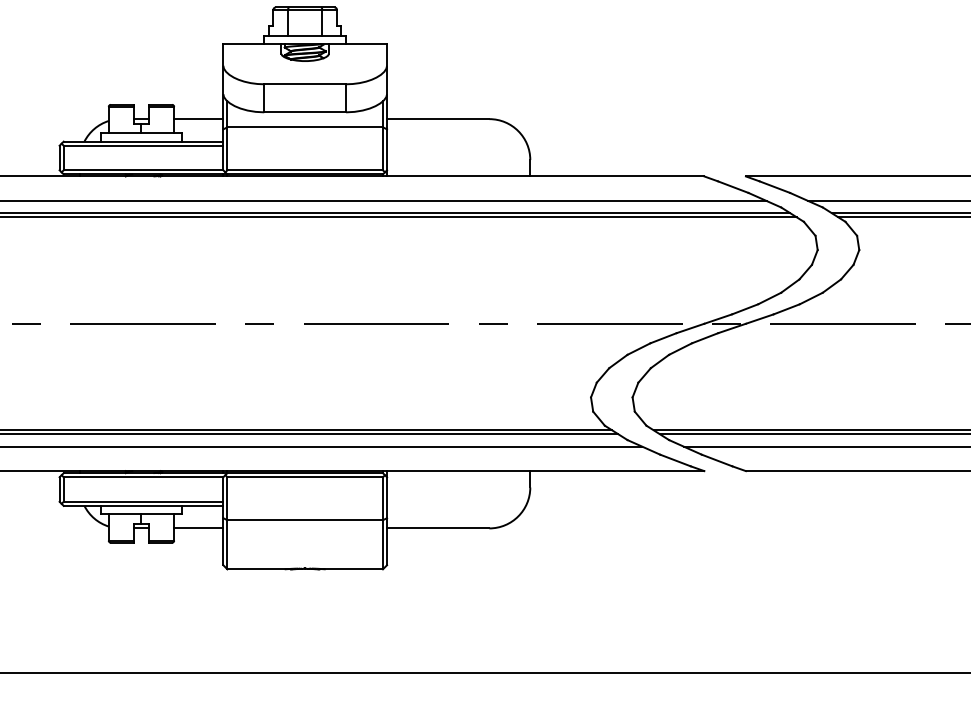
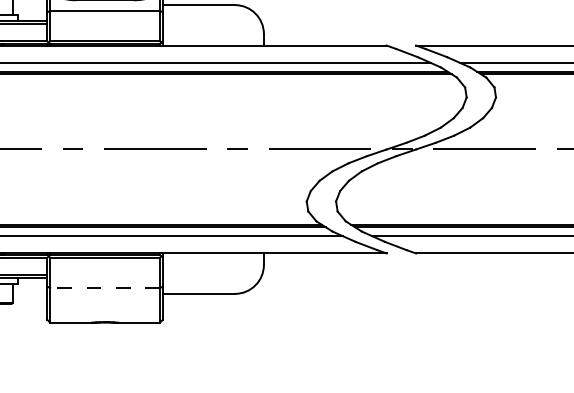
line: (198, 119) -> (29, 5), removed
line: (305, 520) -> (105, 288), solid -> dashed
line: (198, 528) -> (29, 293), removed

